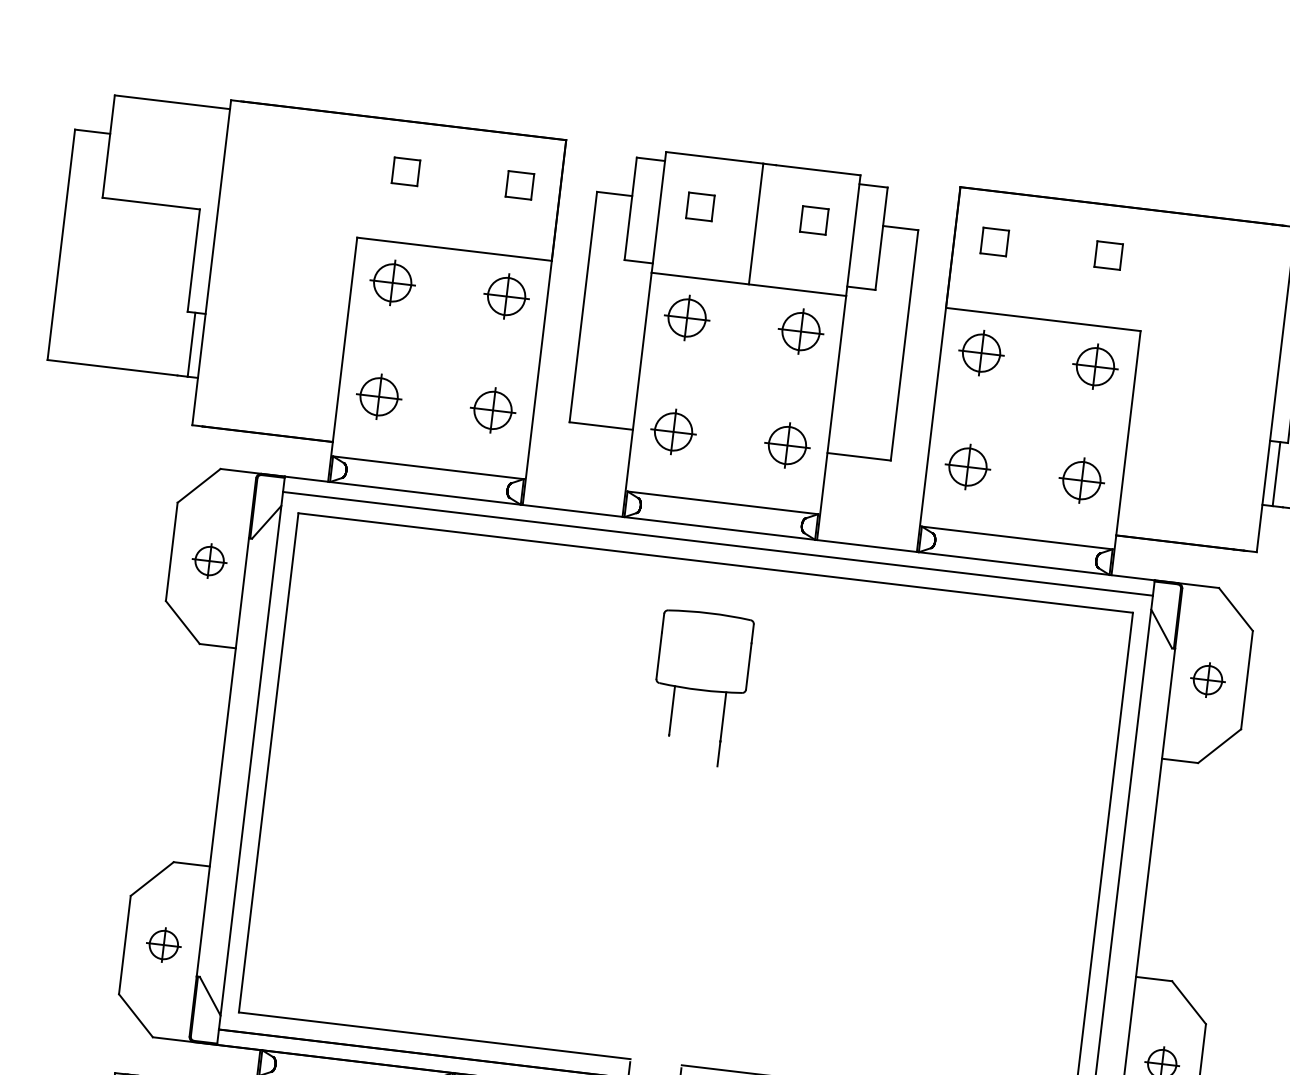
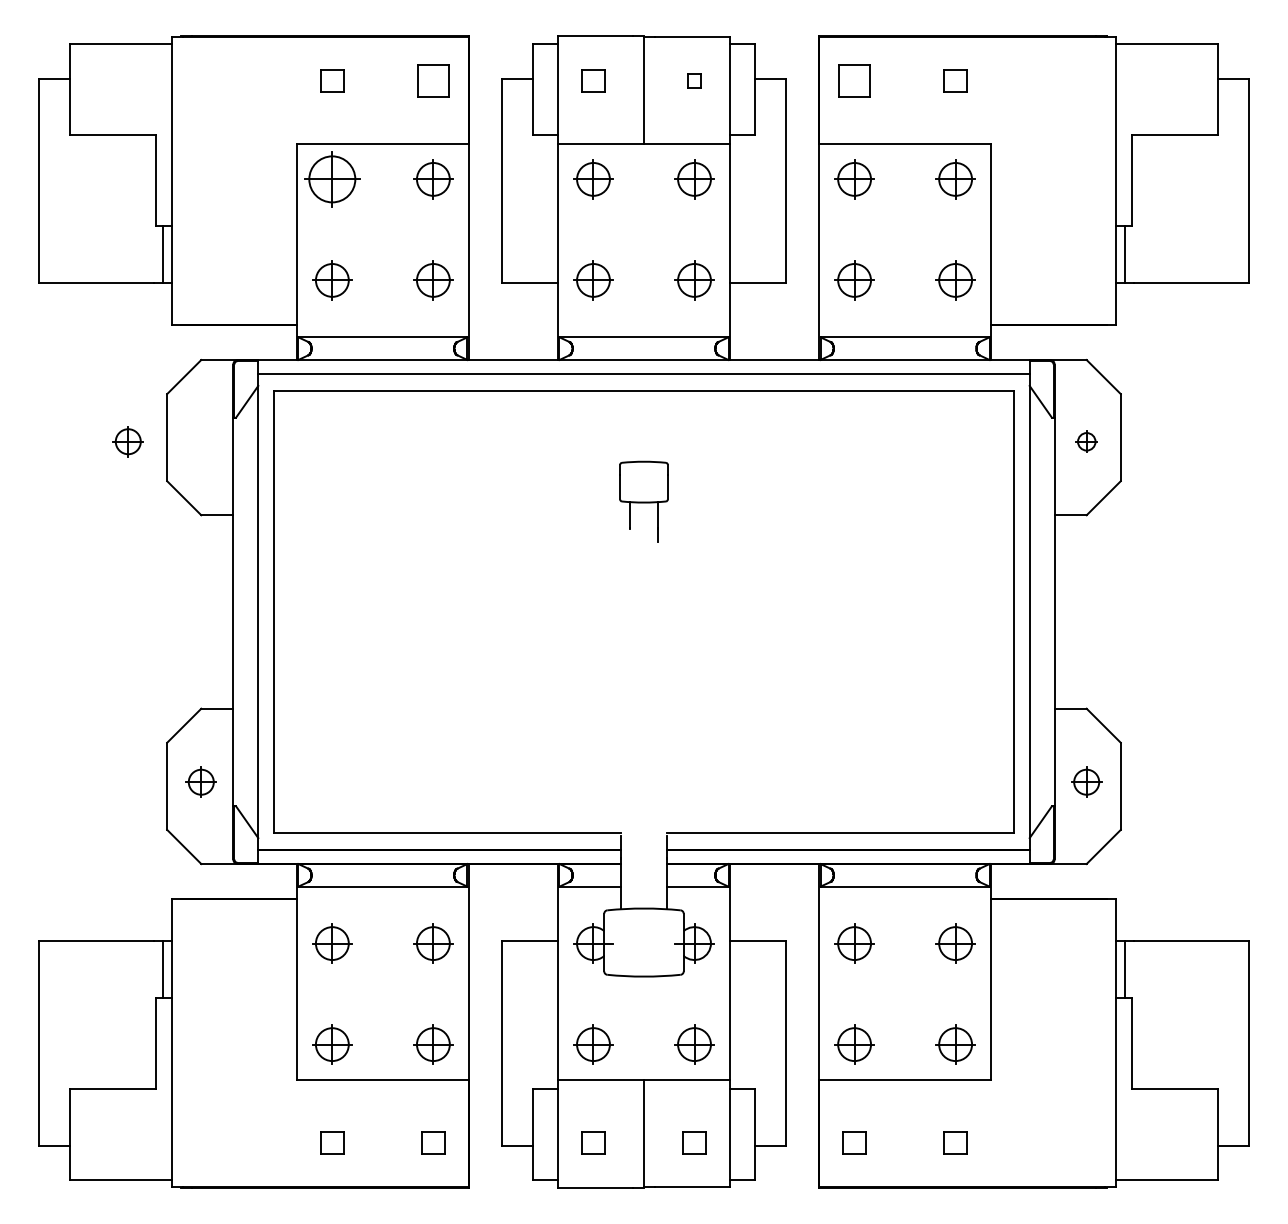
part: (520, 184) -> (433, 80), size x1.4
part: (814, 220) -> (694, 80), size x0.6
part: (994, 241) -> (854, 80), size x1.4
part: (392, 283) -> (332, 179), size x1.4
part: (208, 560) -> (127, 441), moved
part: (1207, 679) -> (1086, 441), size x0.7
part: (700, 687) -> (643, 501), size x0.6

